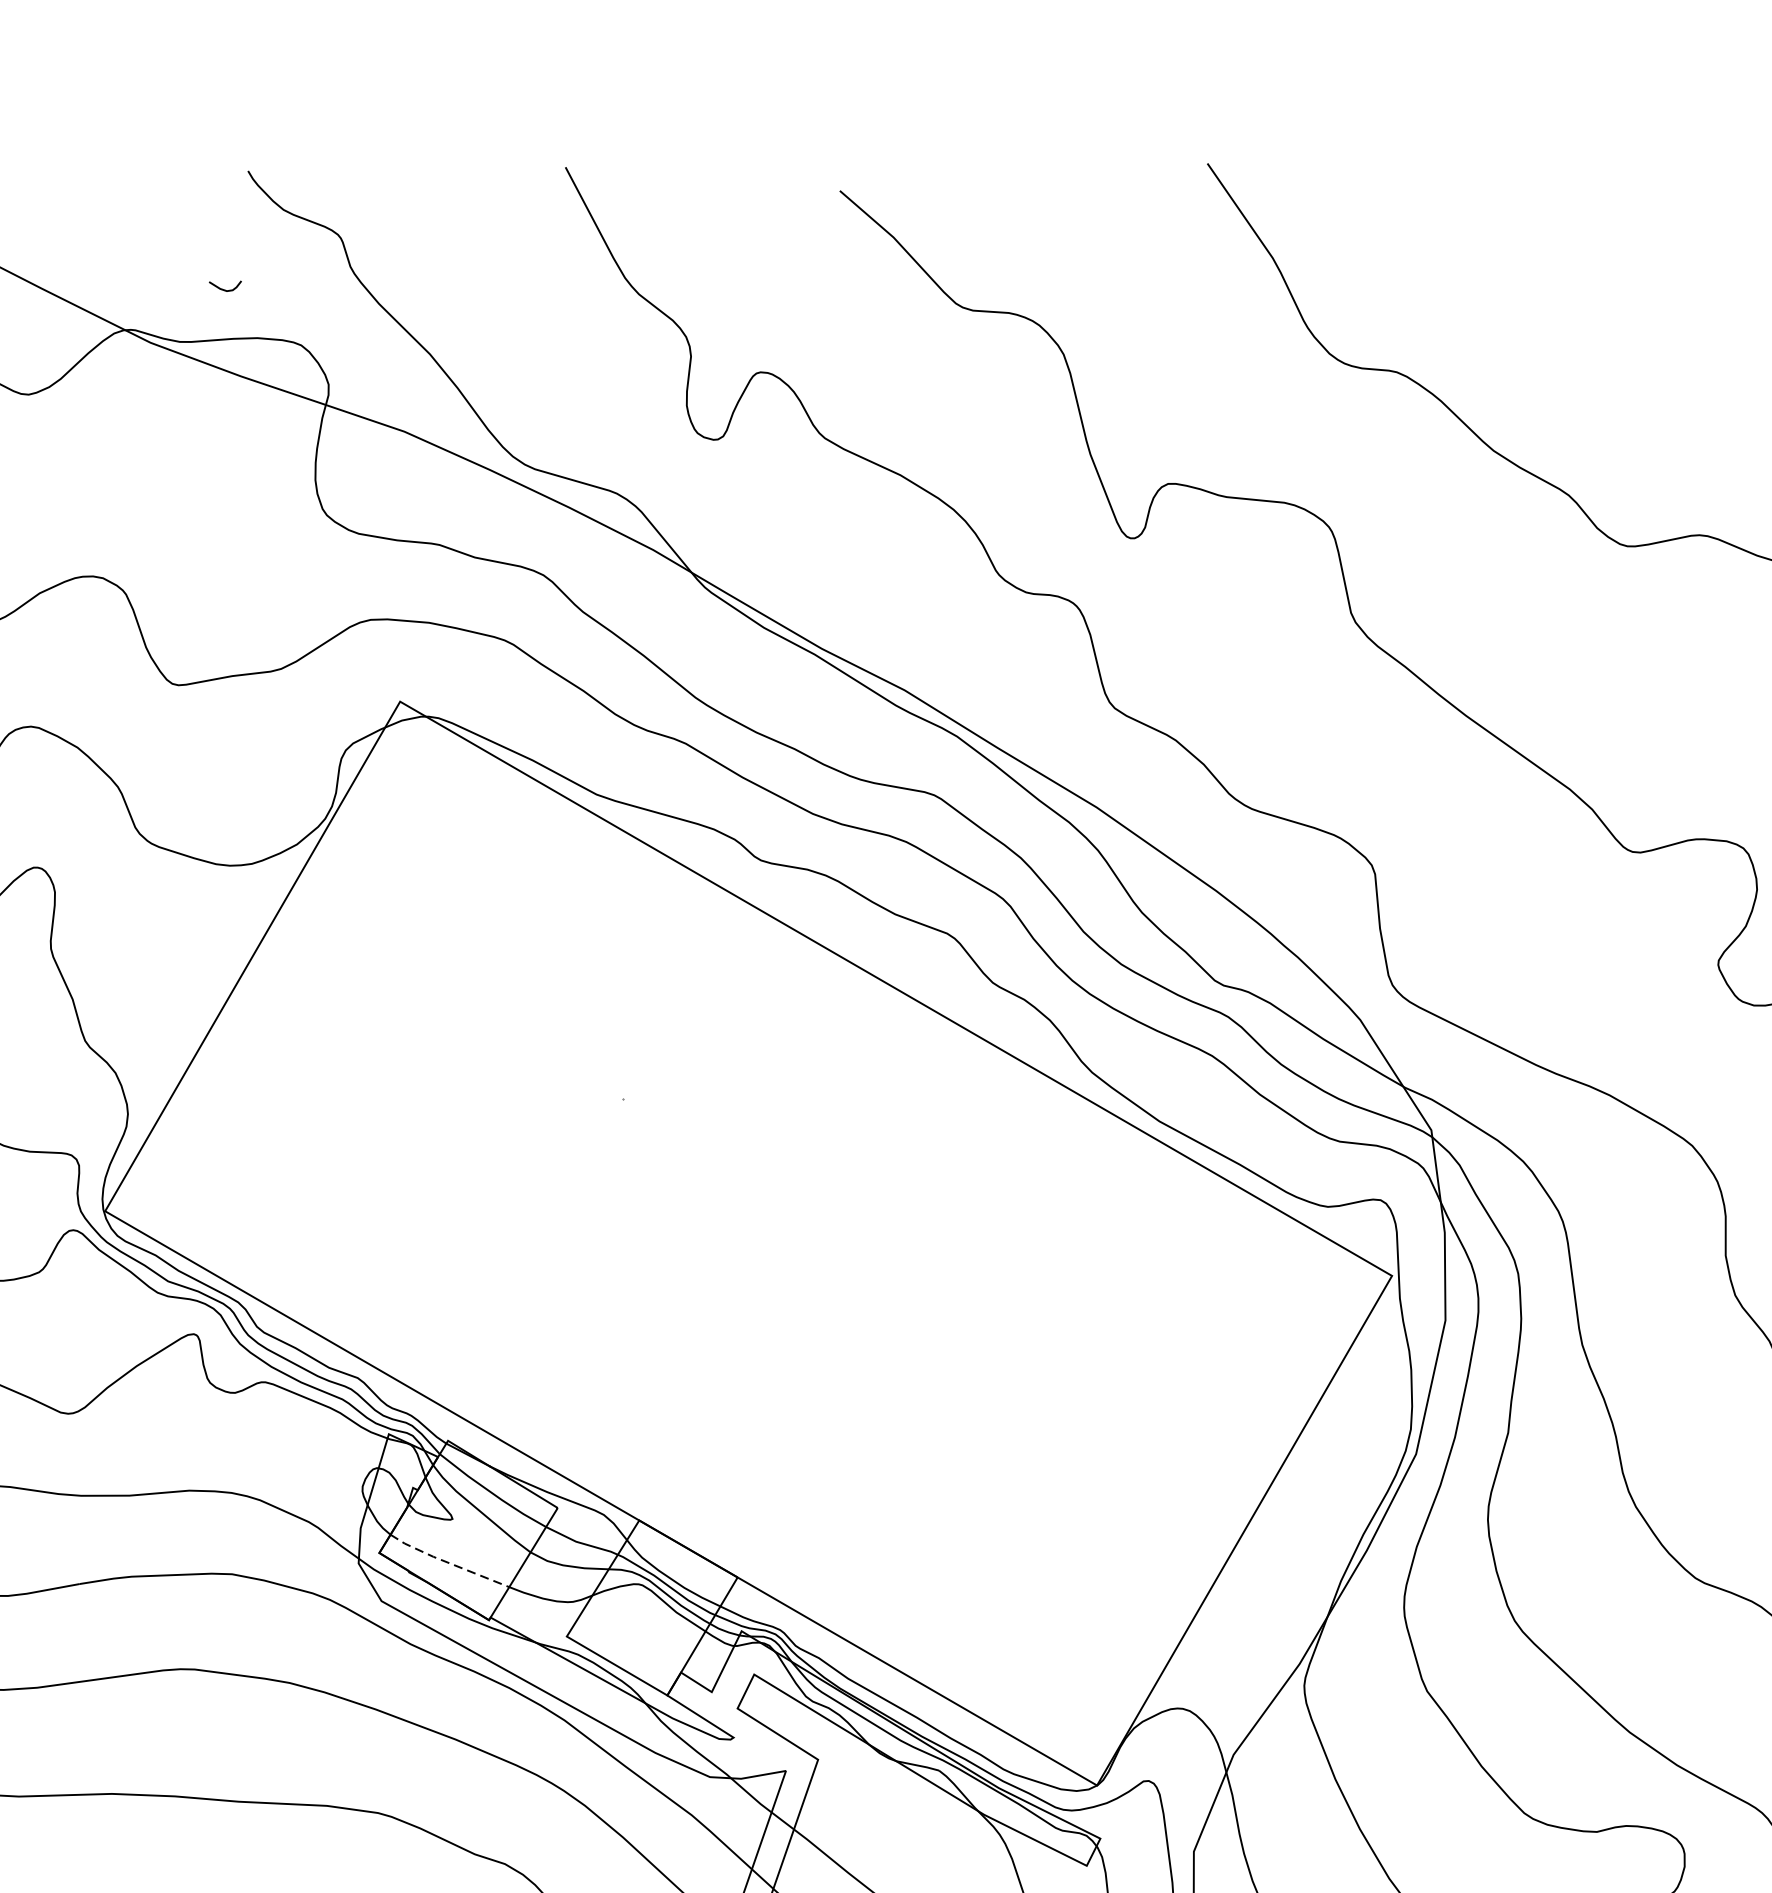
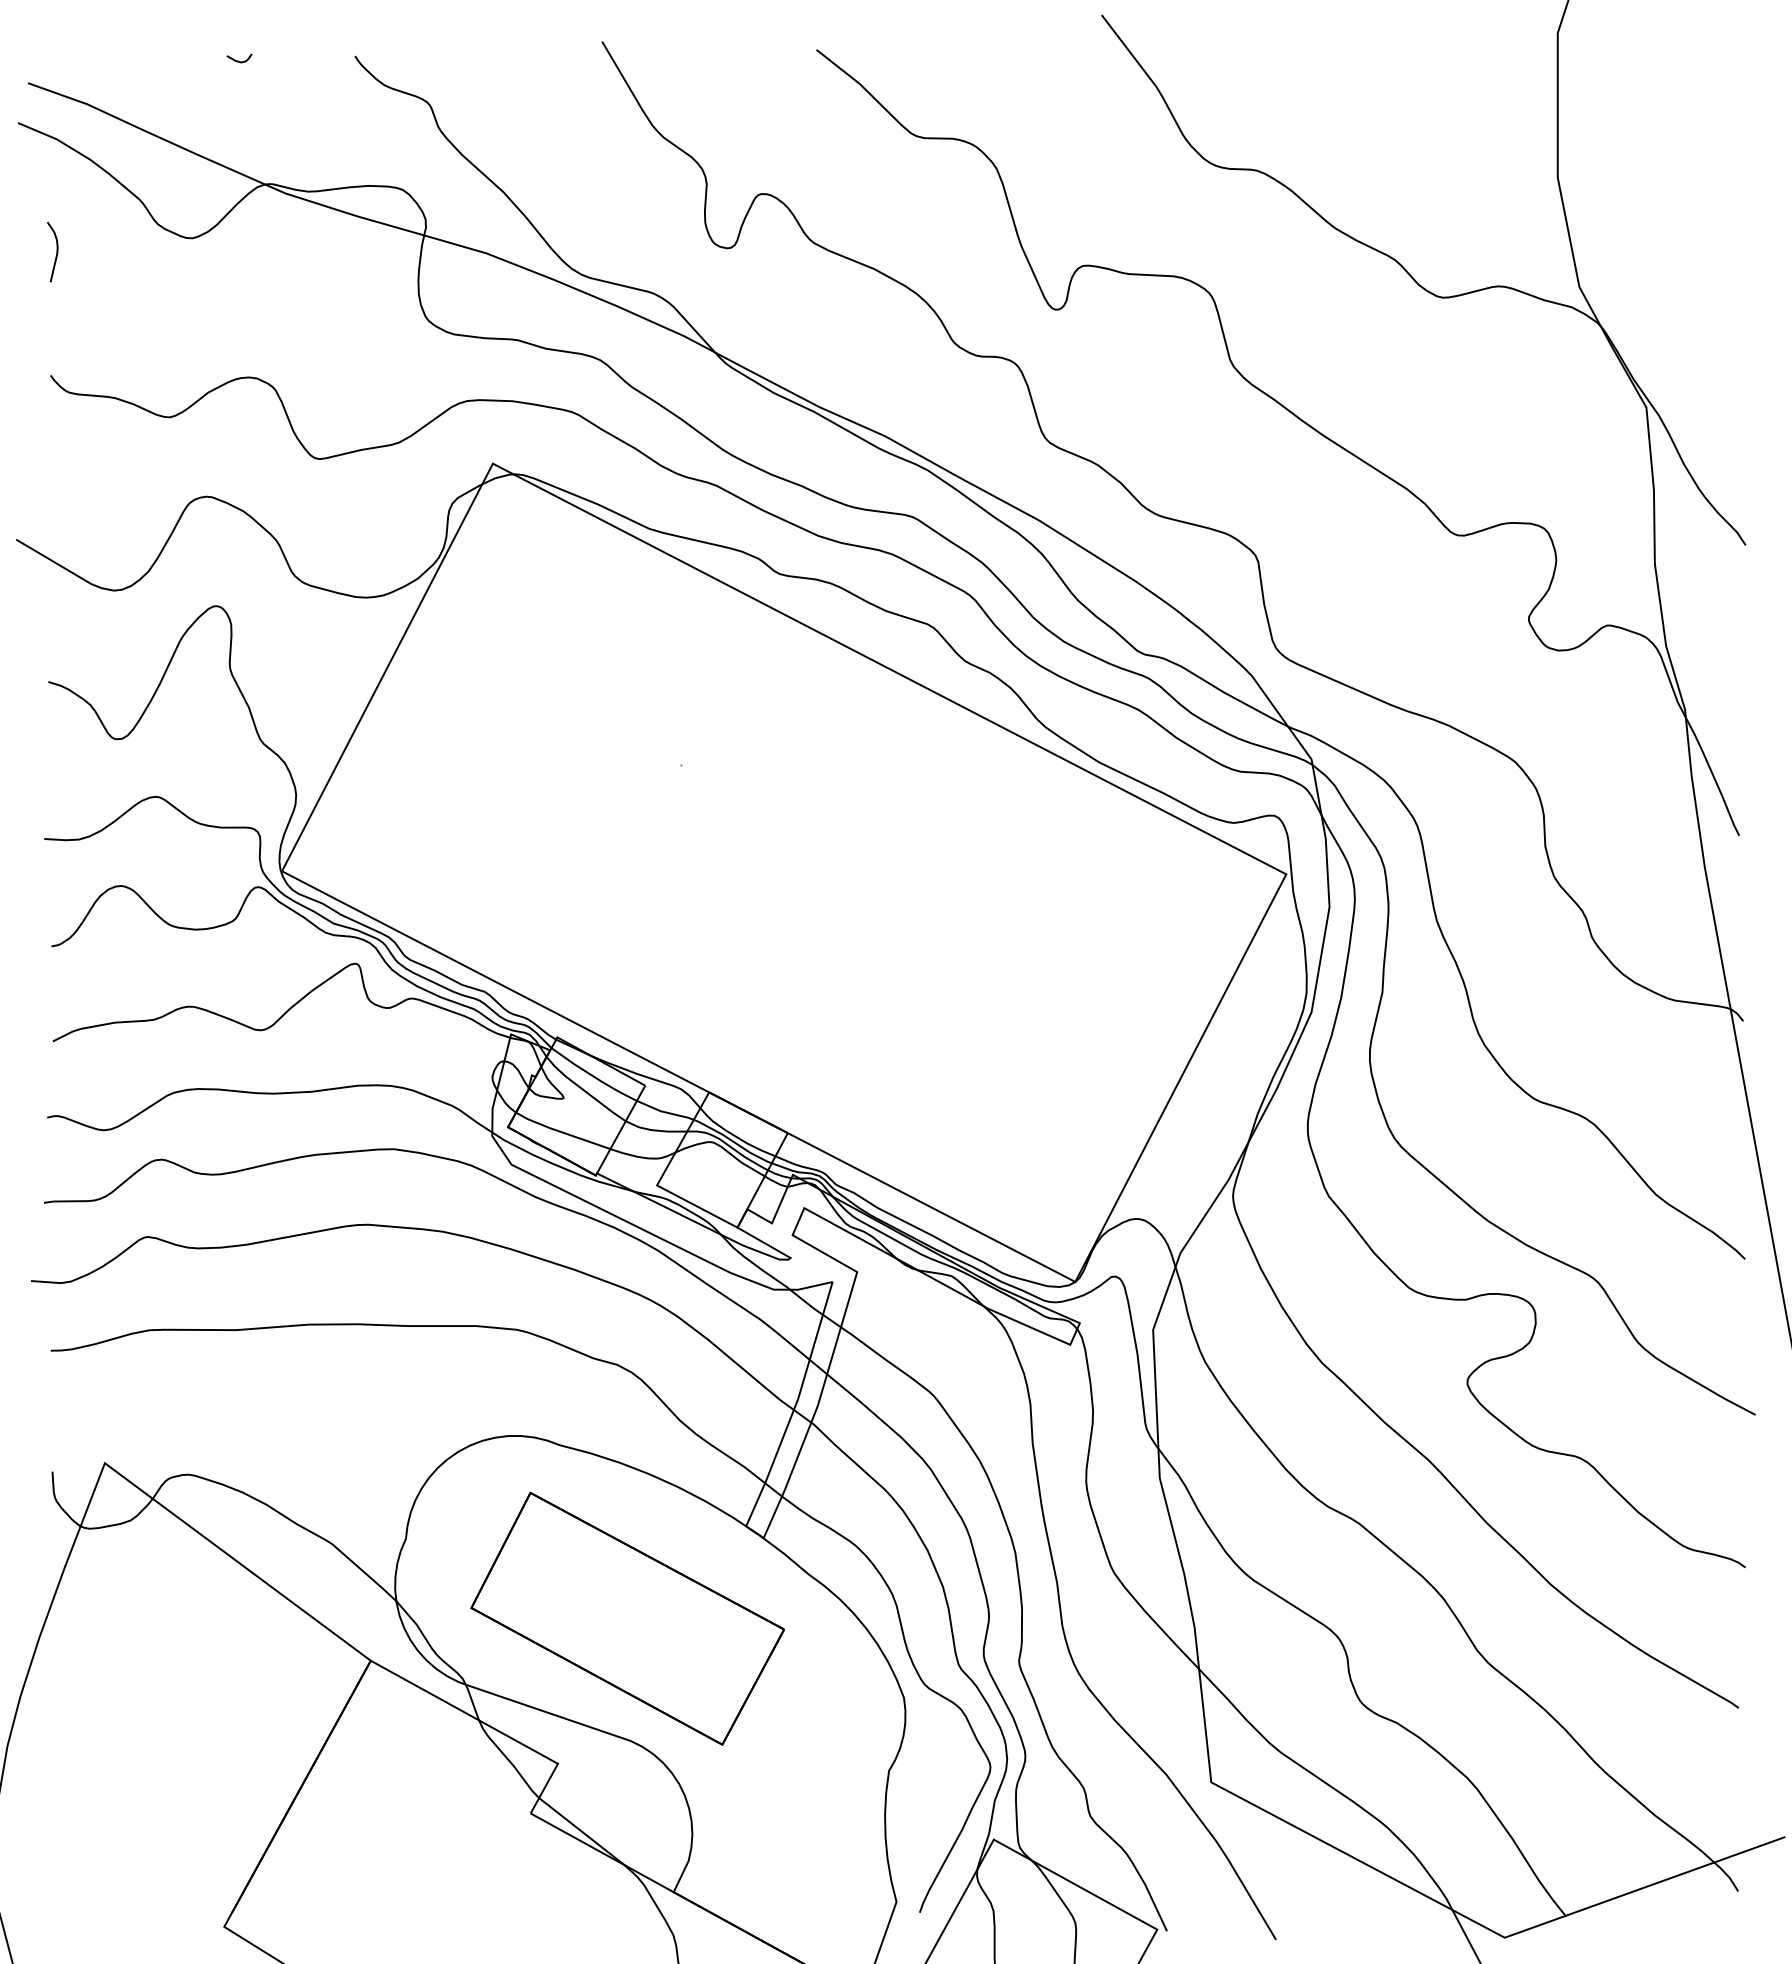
curve: (223, 288) -> (238, 60), moved
line: (447, 1562) -> (561, 1132), dashed -> solid

